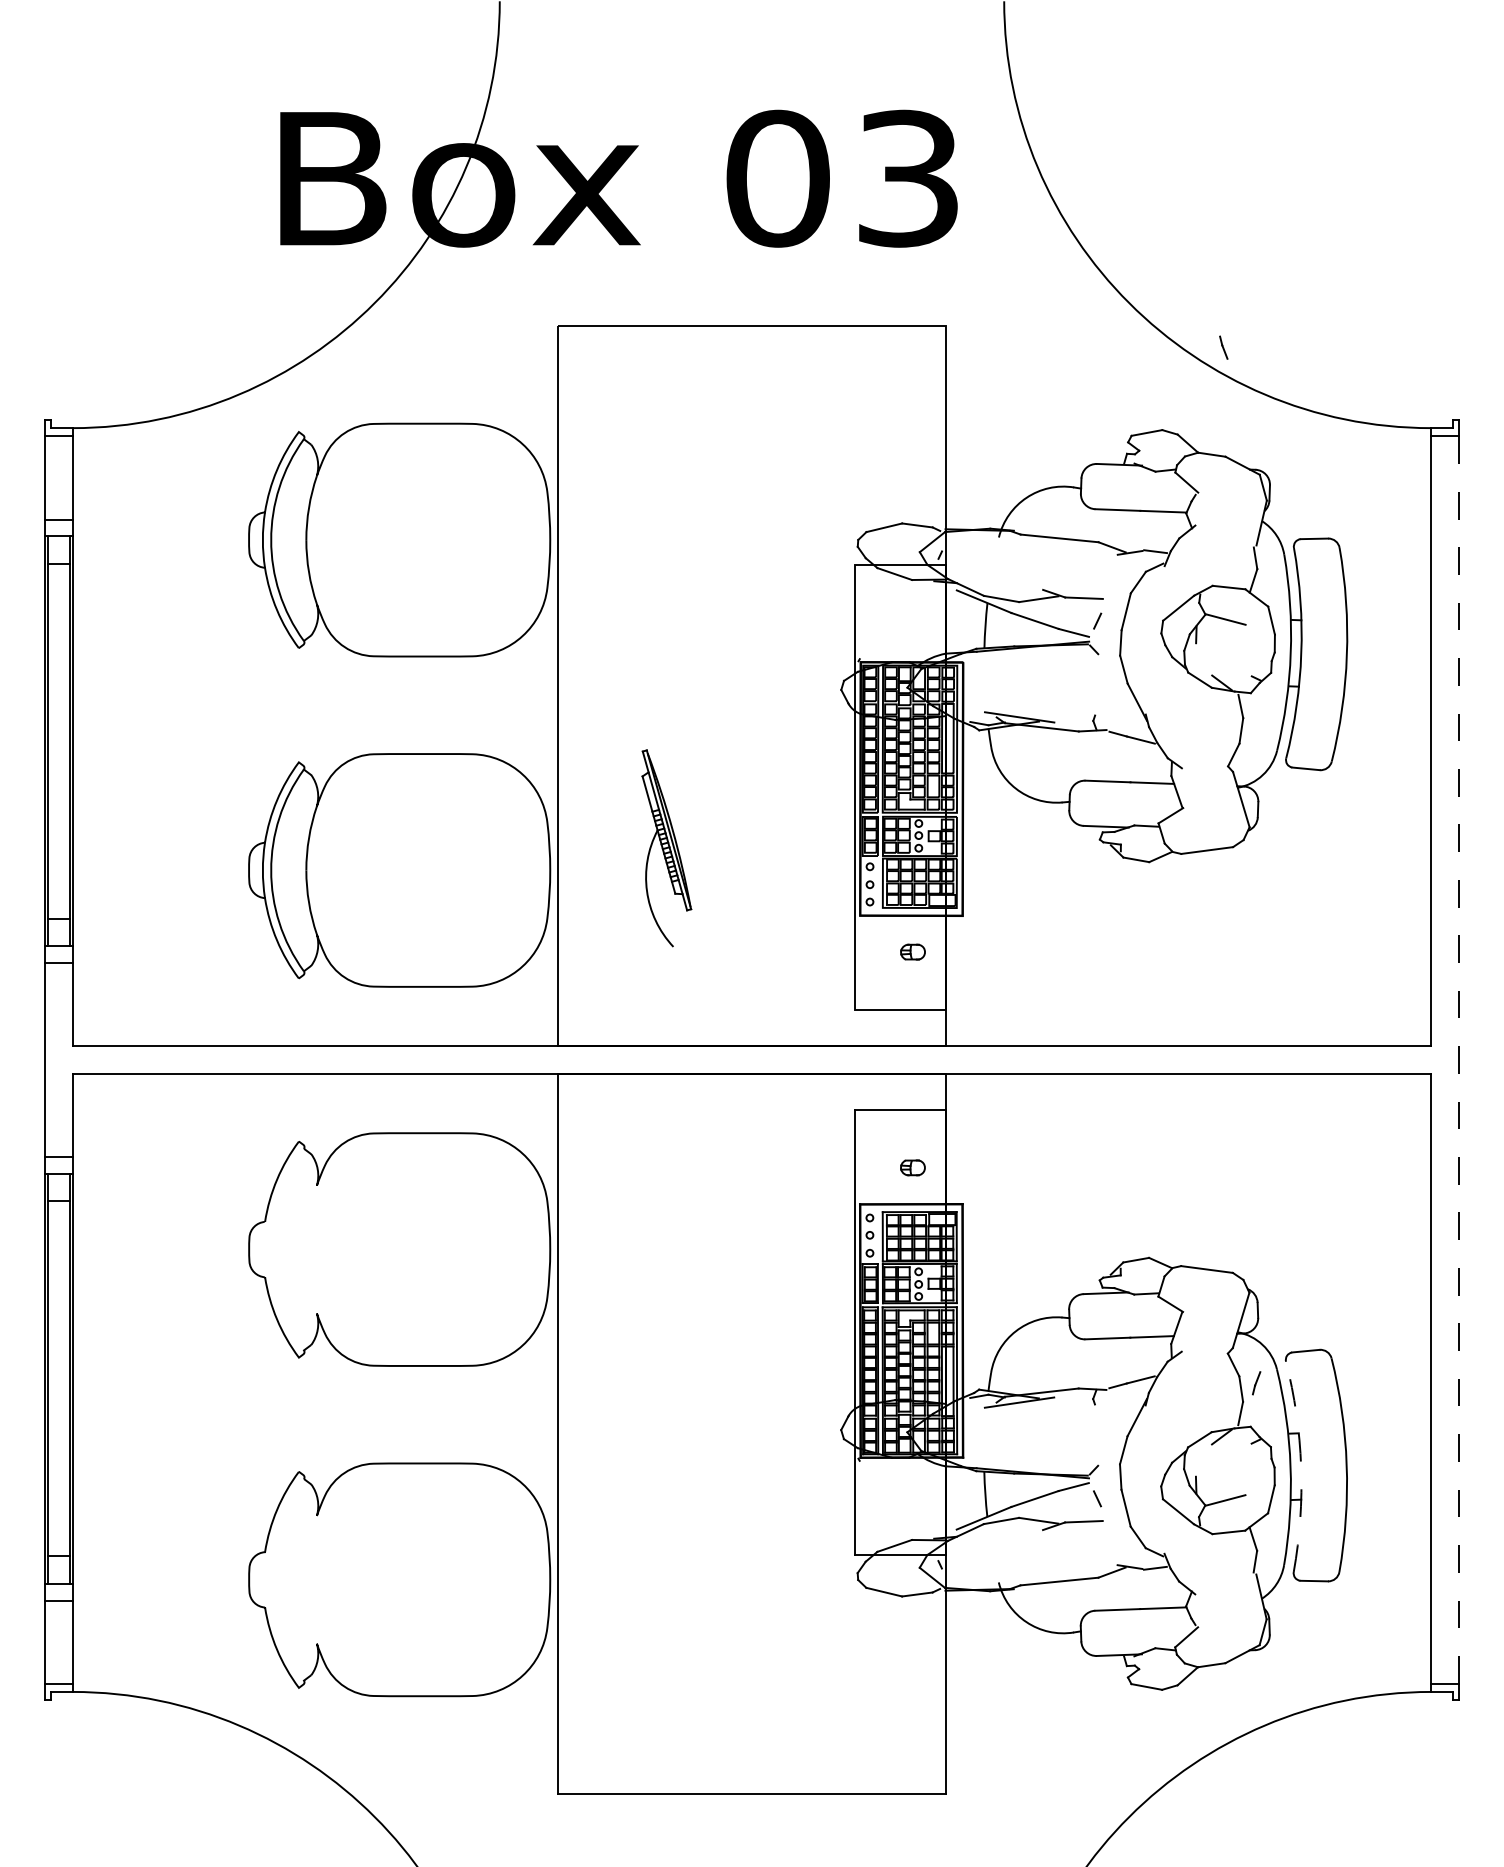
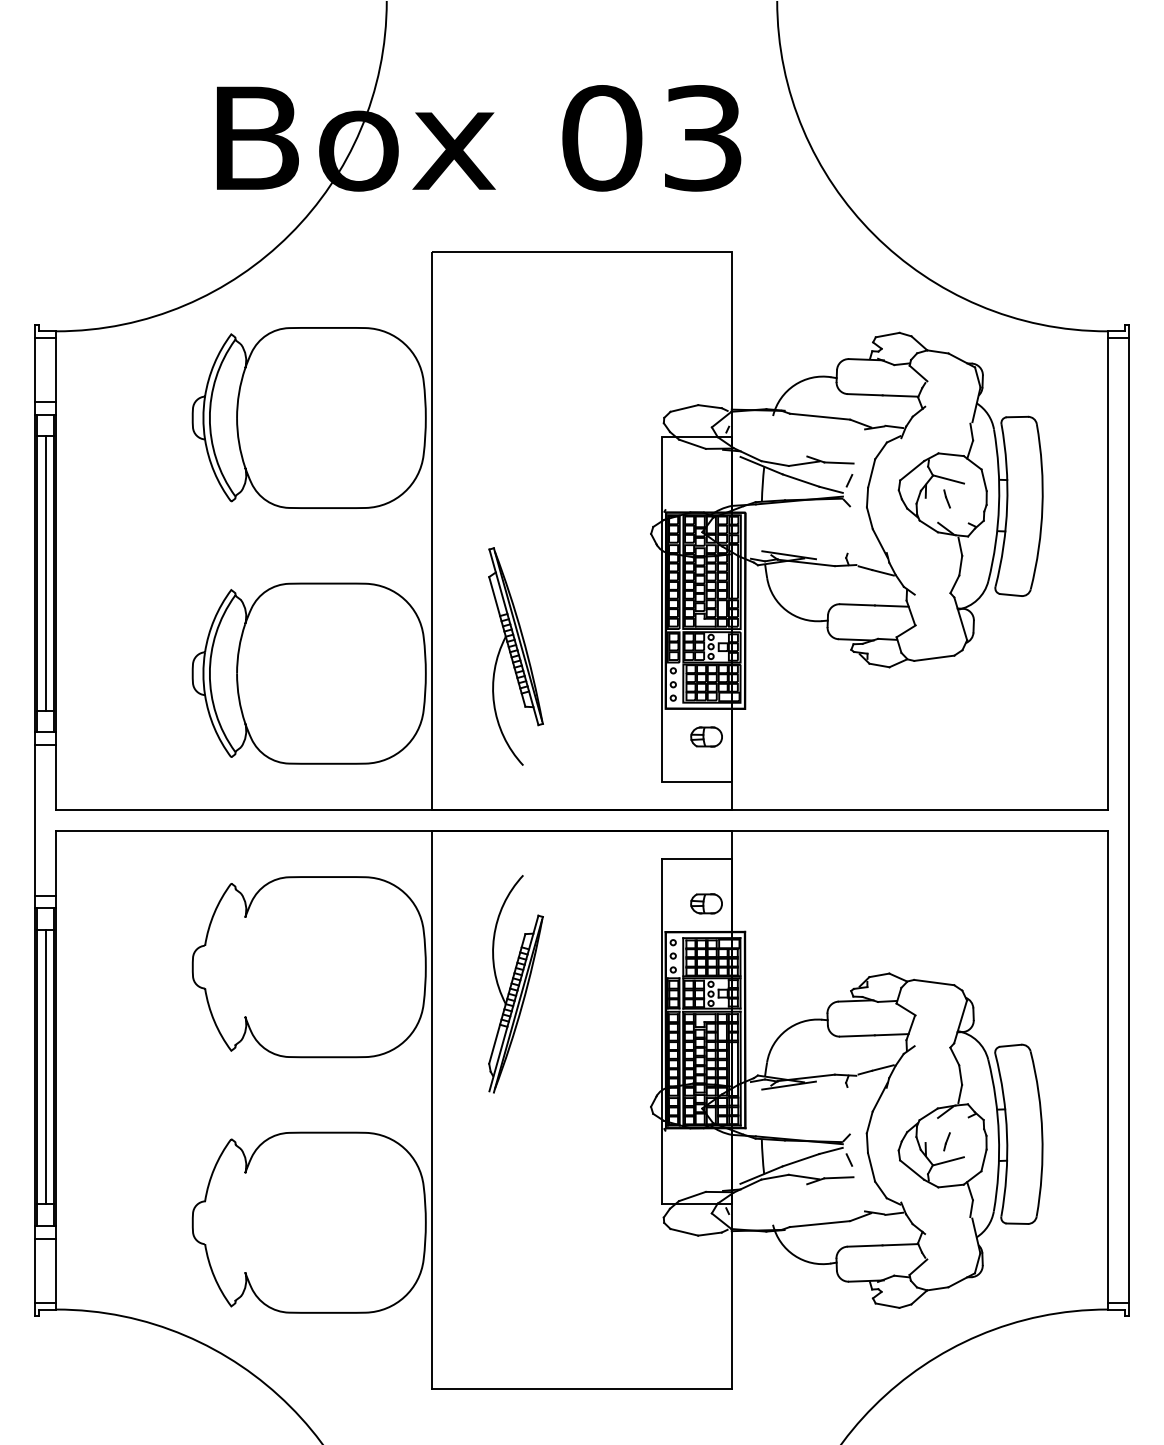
line: (1223, 347) -> (946, 498), moved
line: (59, 740) -> (46, 573), added
part: (666, 848) -> (515, 656), size x1.43
part: (912, 951) -> (706, 736), size x1.67
line: (1458, 1060) -> (1128, 820), dashed -> solid
part: (912, 1167) -> (706, 903), size x1.67
part: (666, 1271) -> (515, 984), added
line: (59, 1378) -> (46, 1066), added
line: (1256, 1383) -> (946, 1142), moved
arc: (1301, 1466) -> (1007, 1135), dashed -> solid

